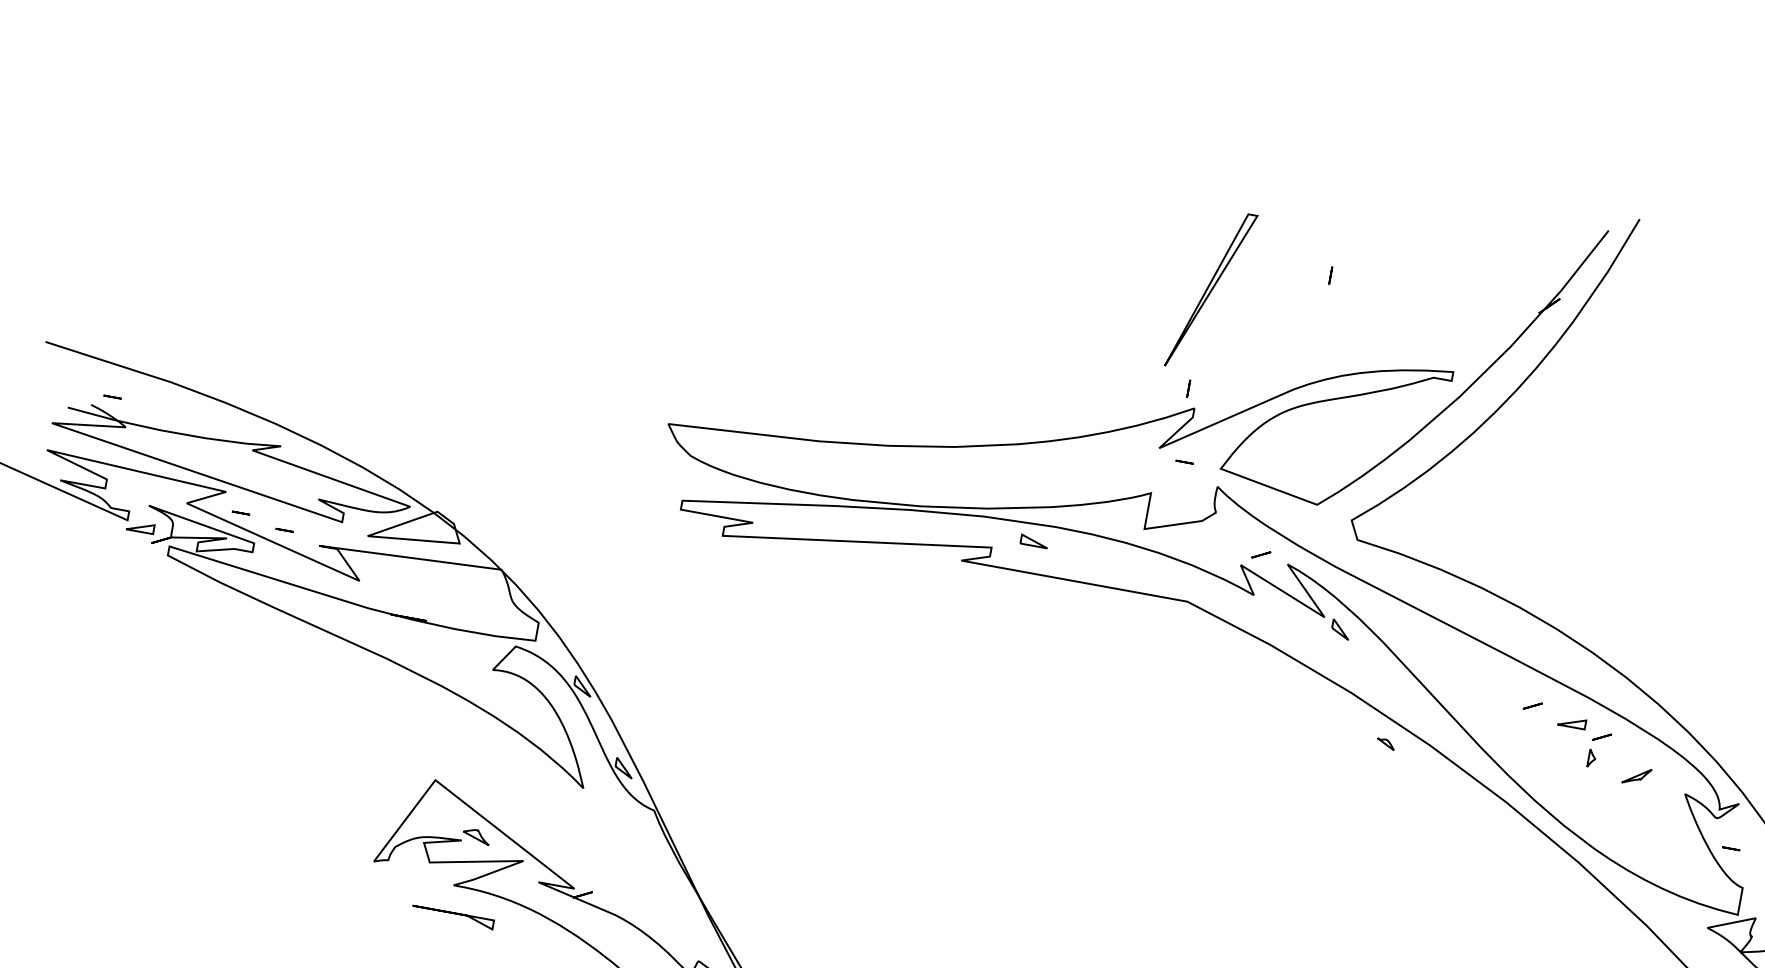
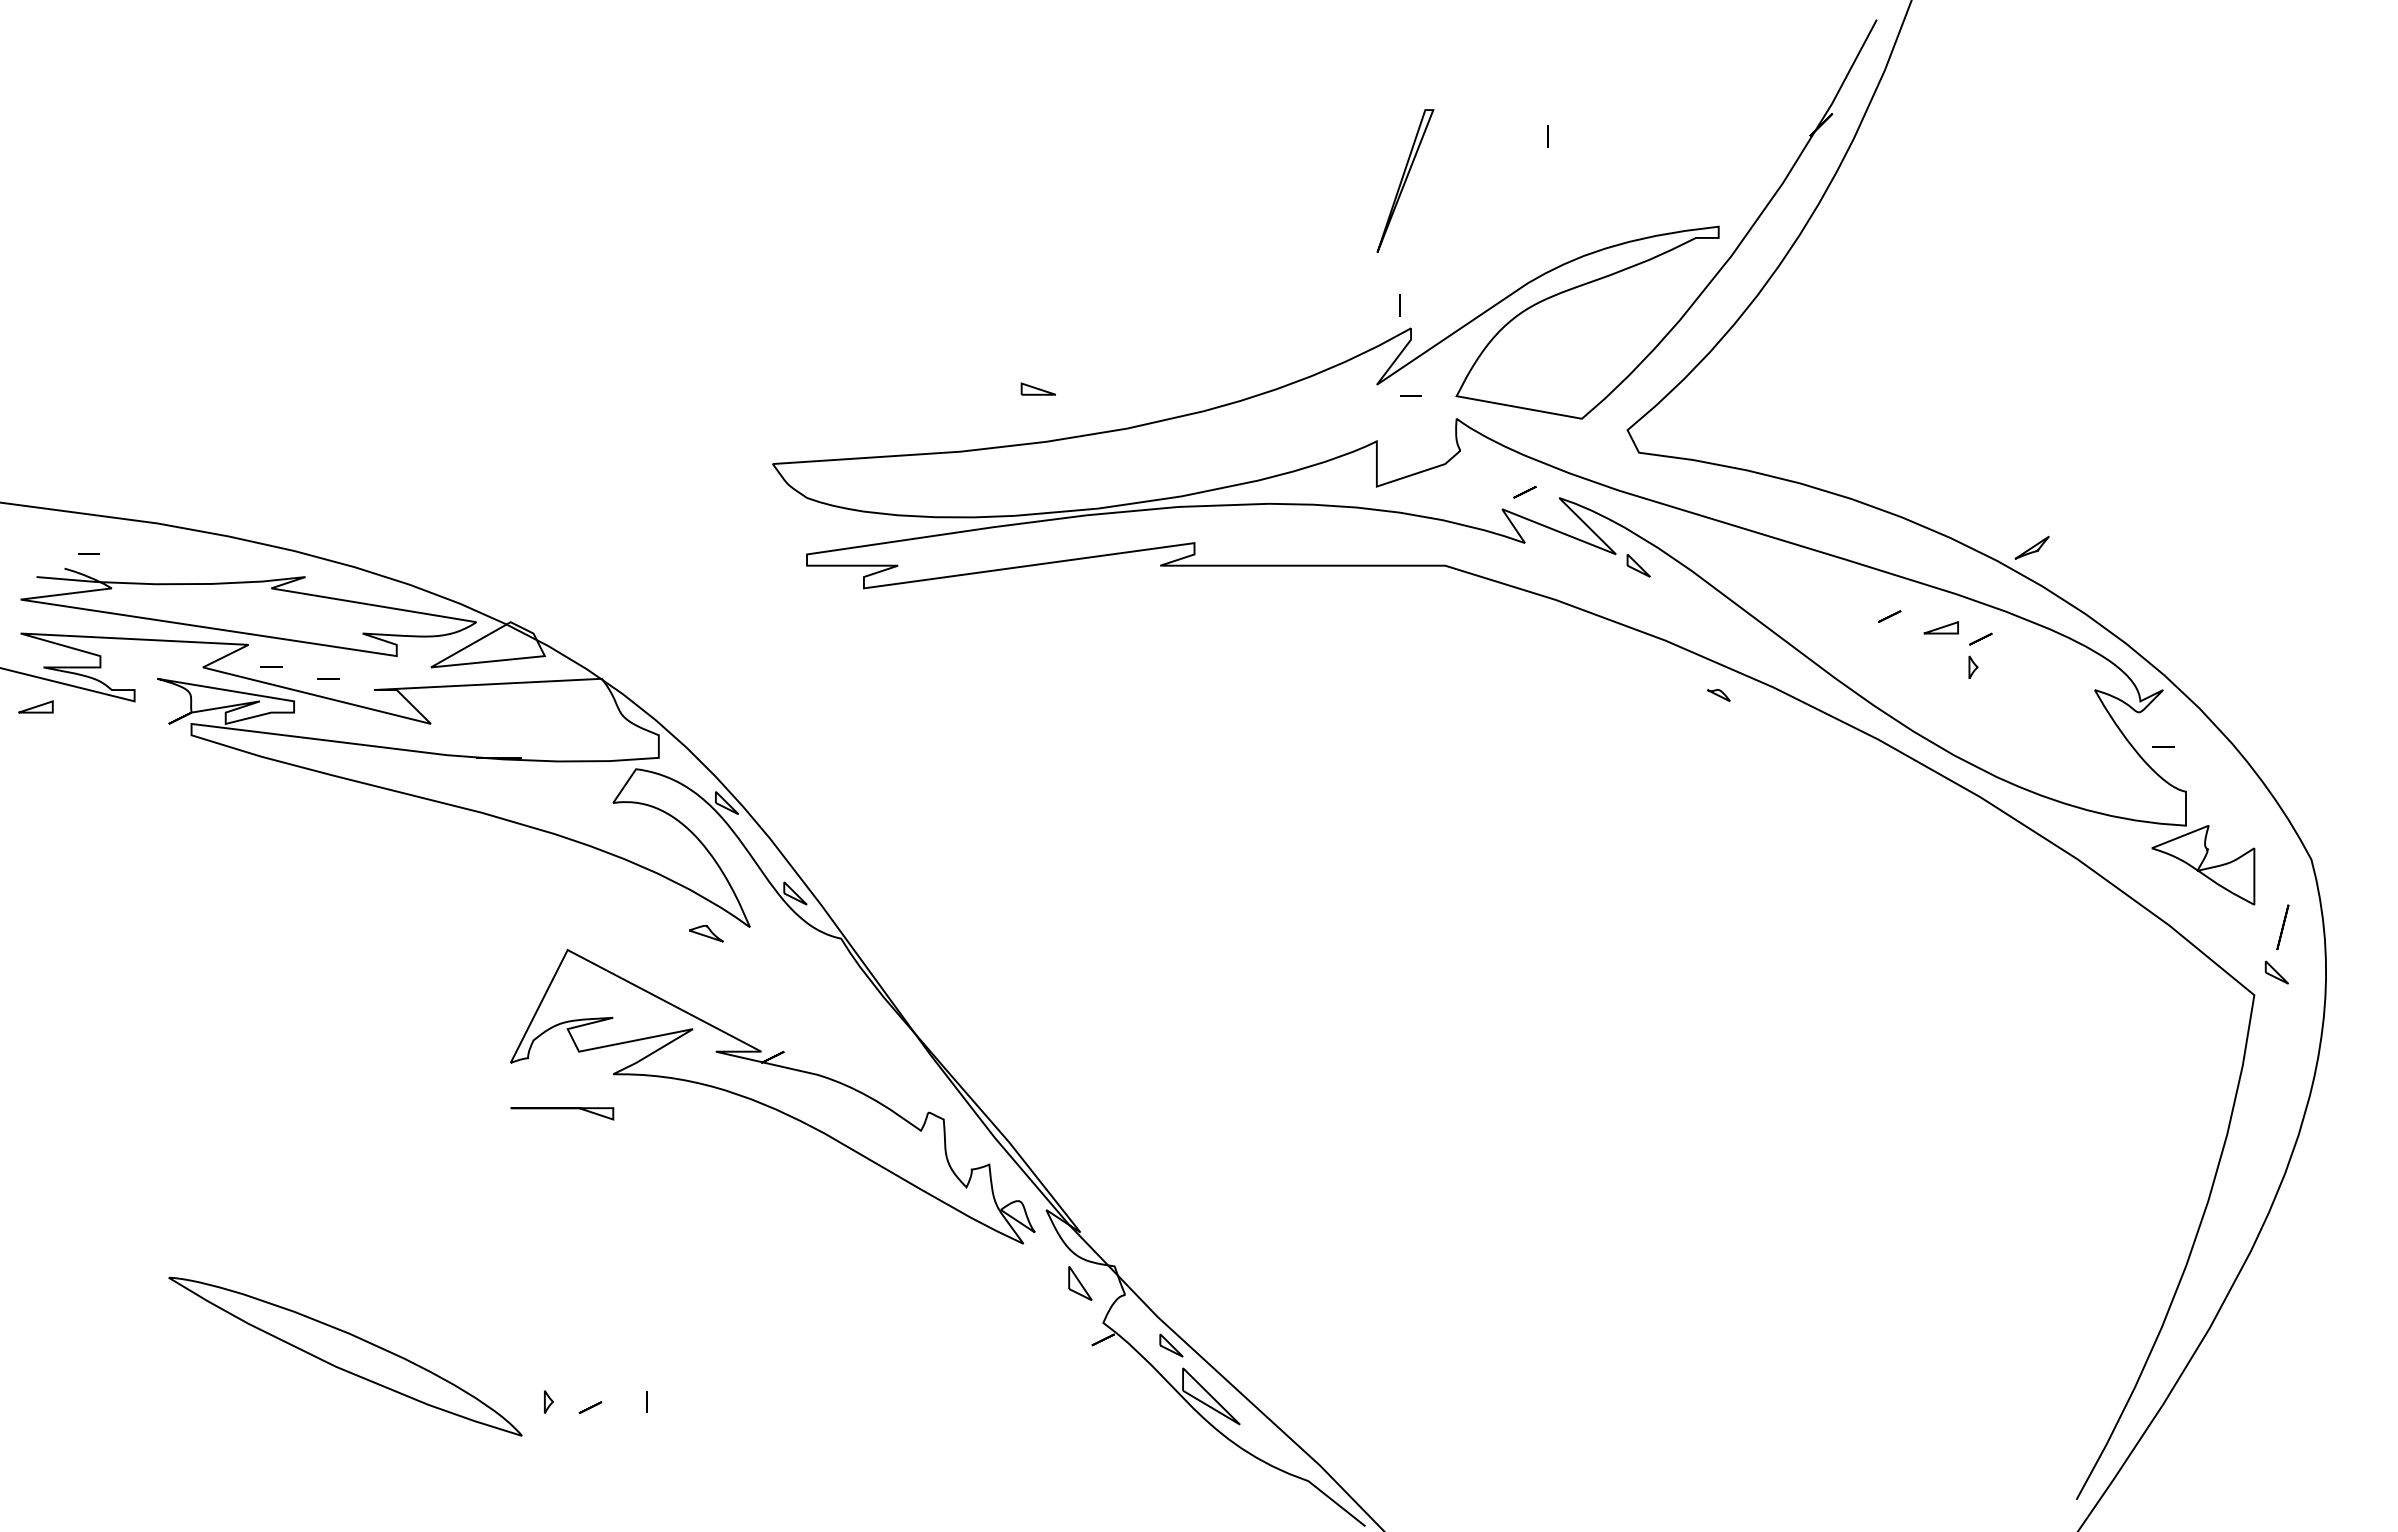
part: (1211, 290) -> (1405, 180), size x0.7
part: (140, 526) -> (35, 706), moved
part: (1033, 540) -> (1037, 388), moved
part: (1636, 775) -> (2031, 547), moved
part: (476, 836) -> (706, 933), moved
part: (453, 917) -> (562, 1113), moved

